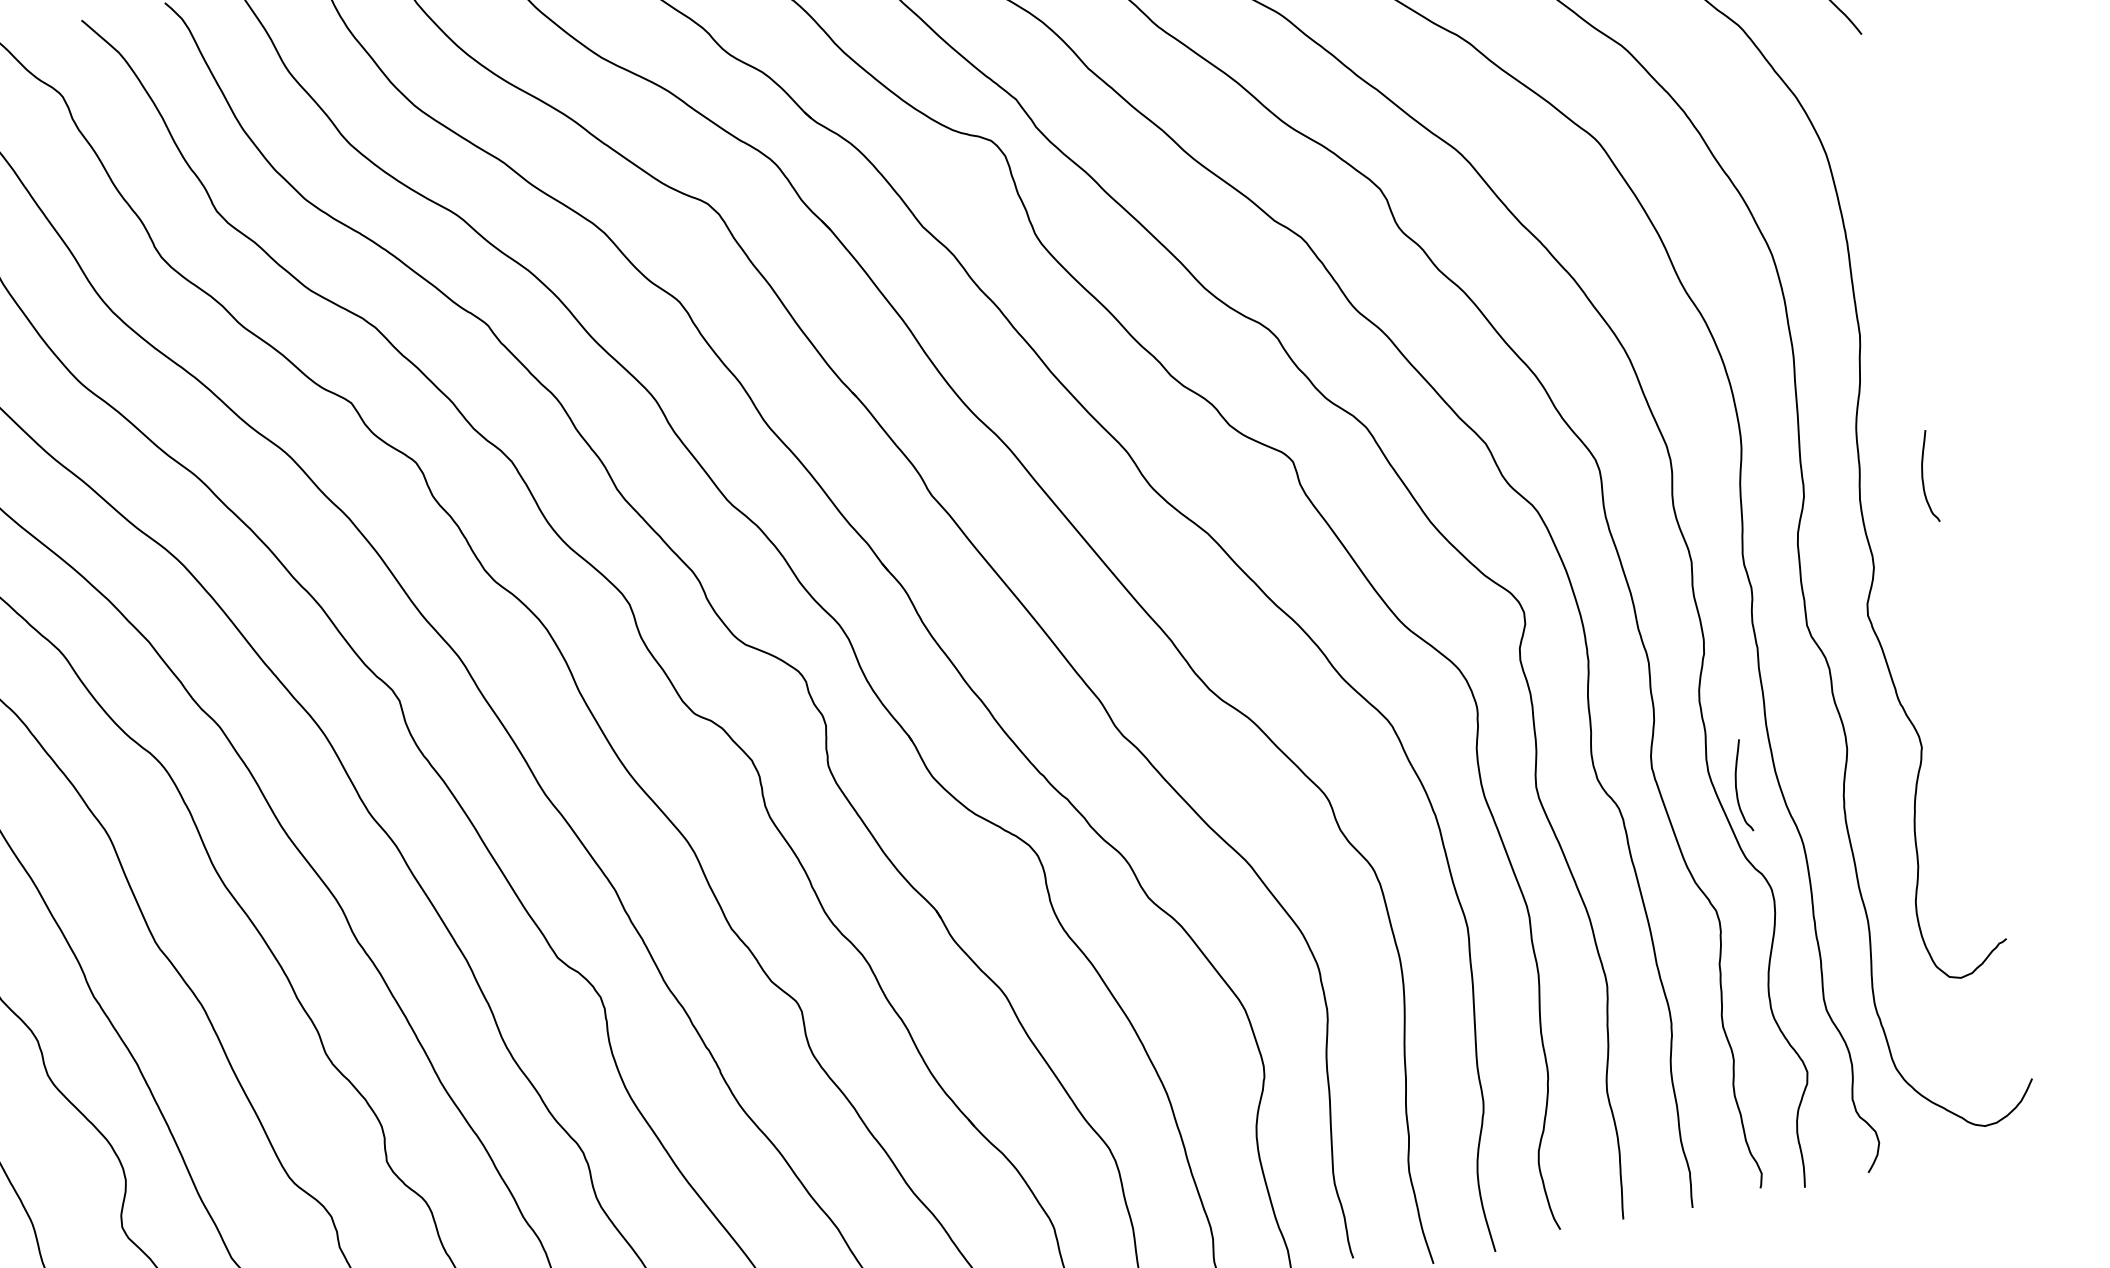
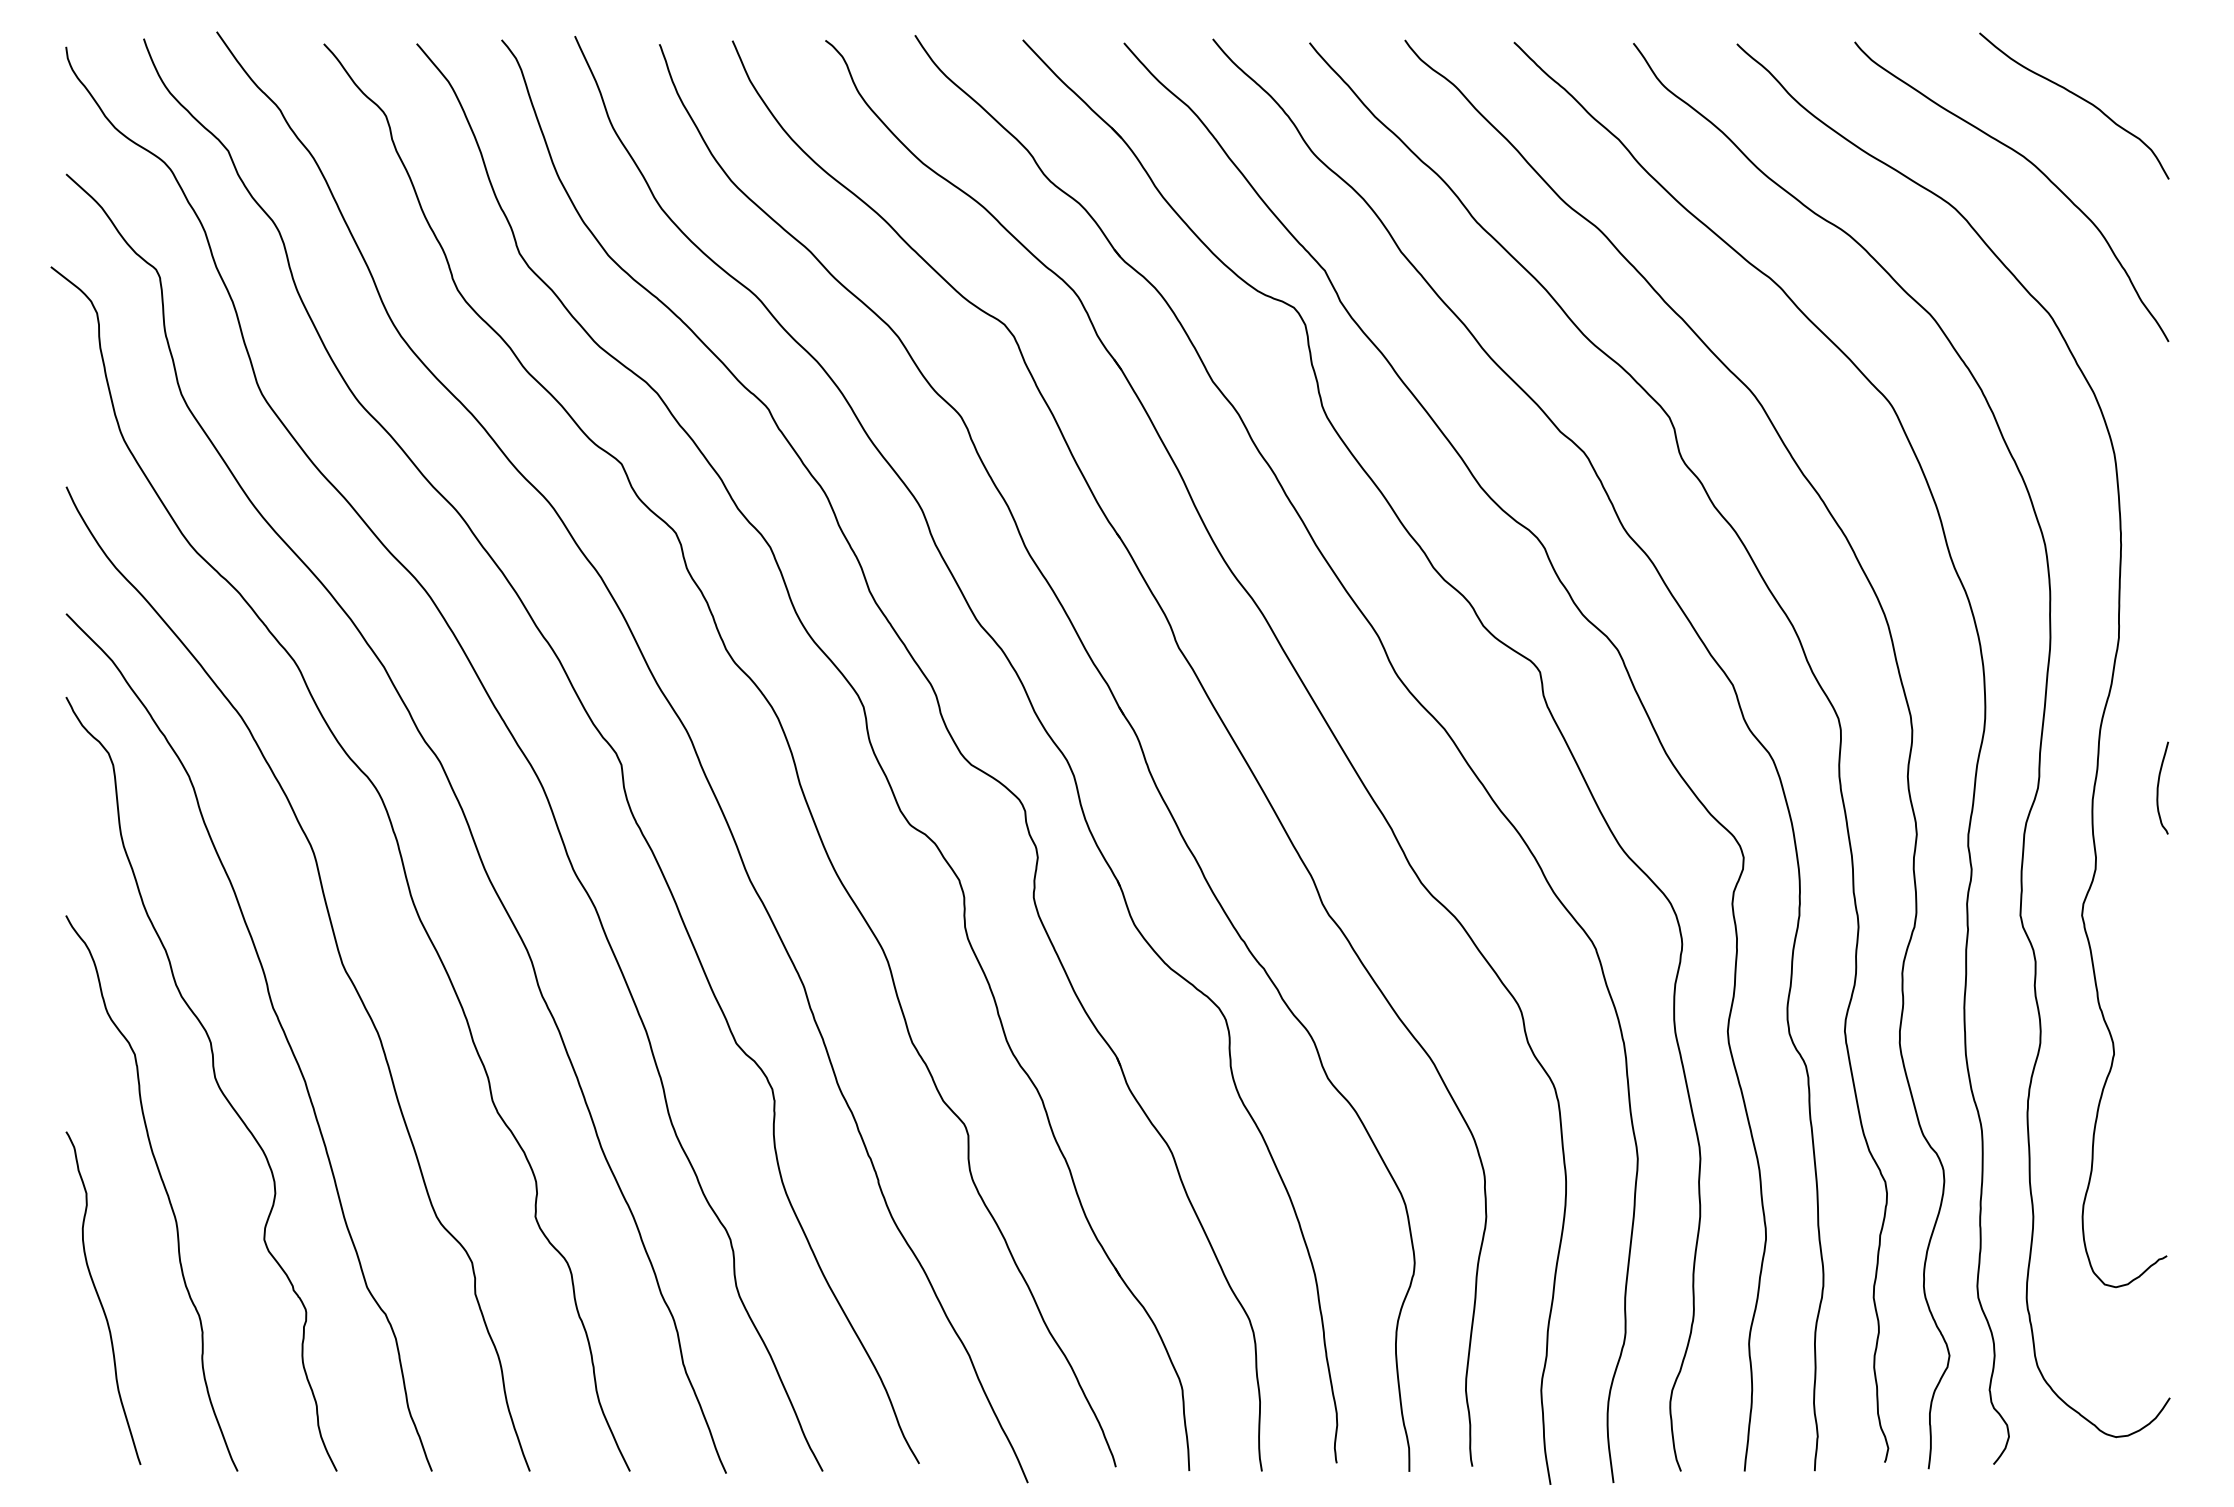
curve: (1736, 786) -> (1925, 1062), removed

